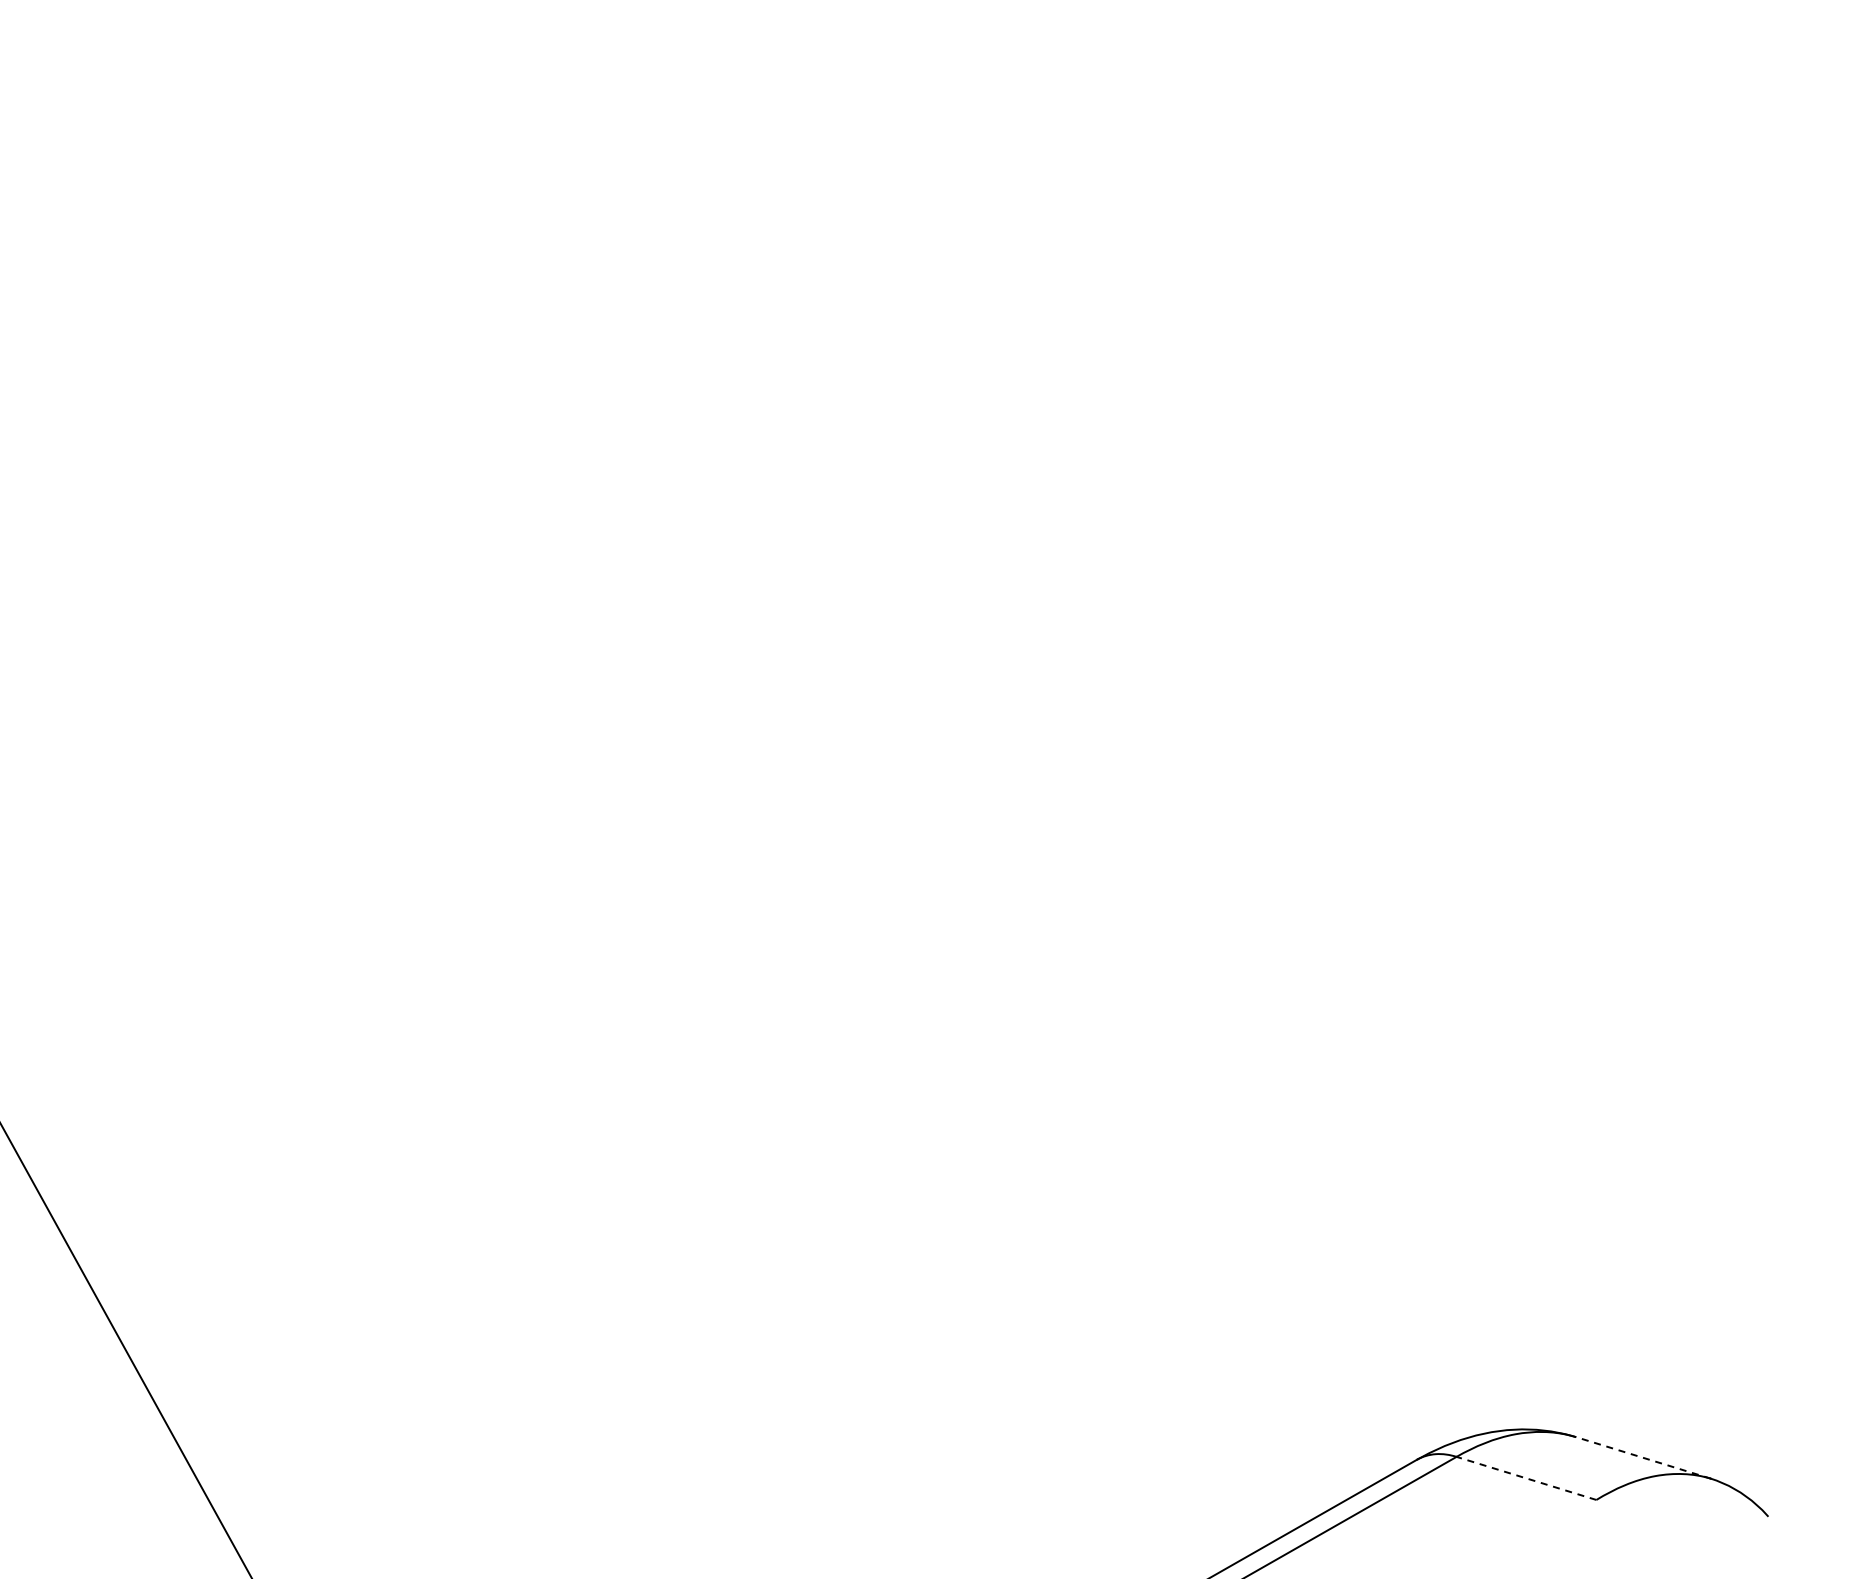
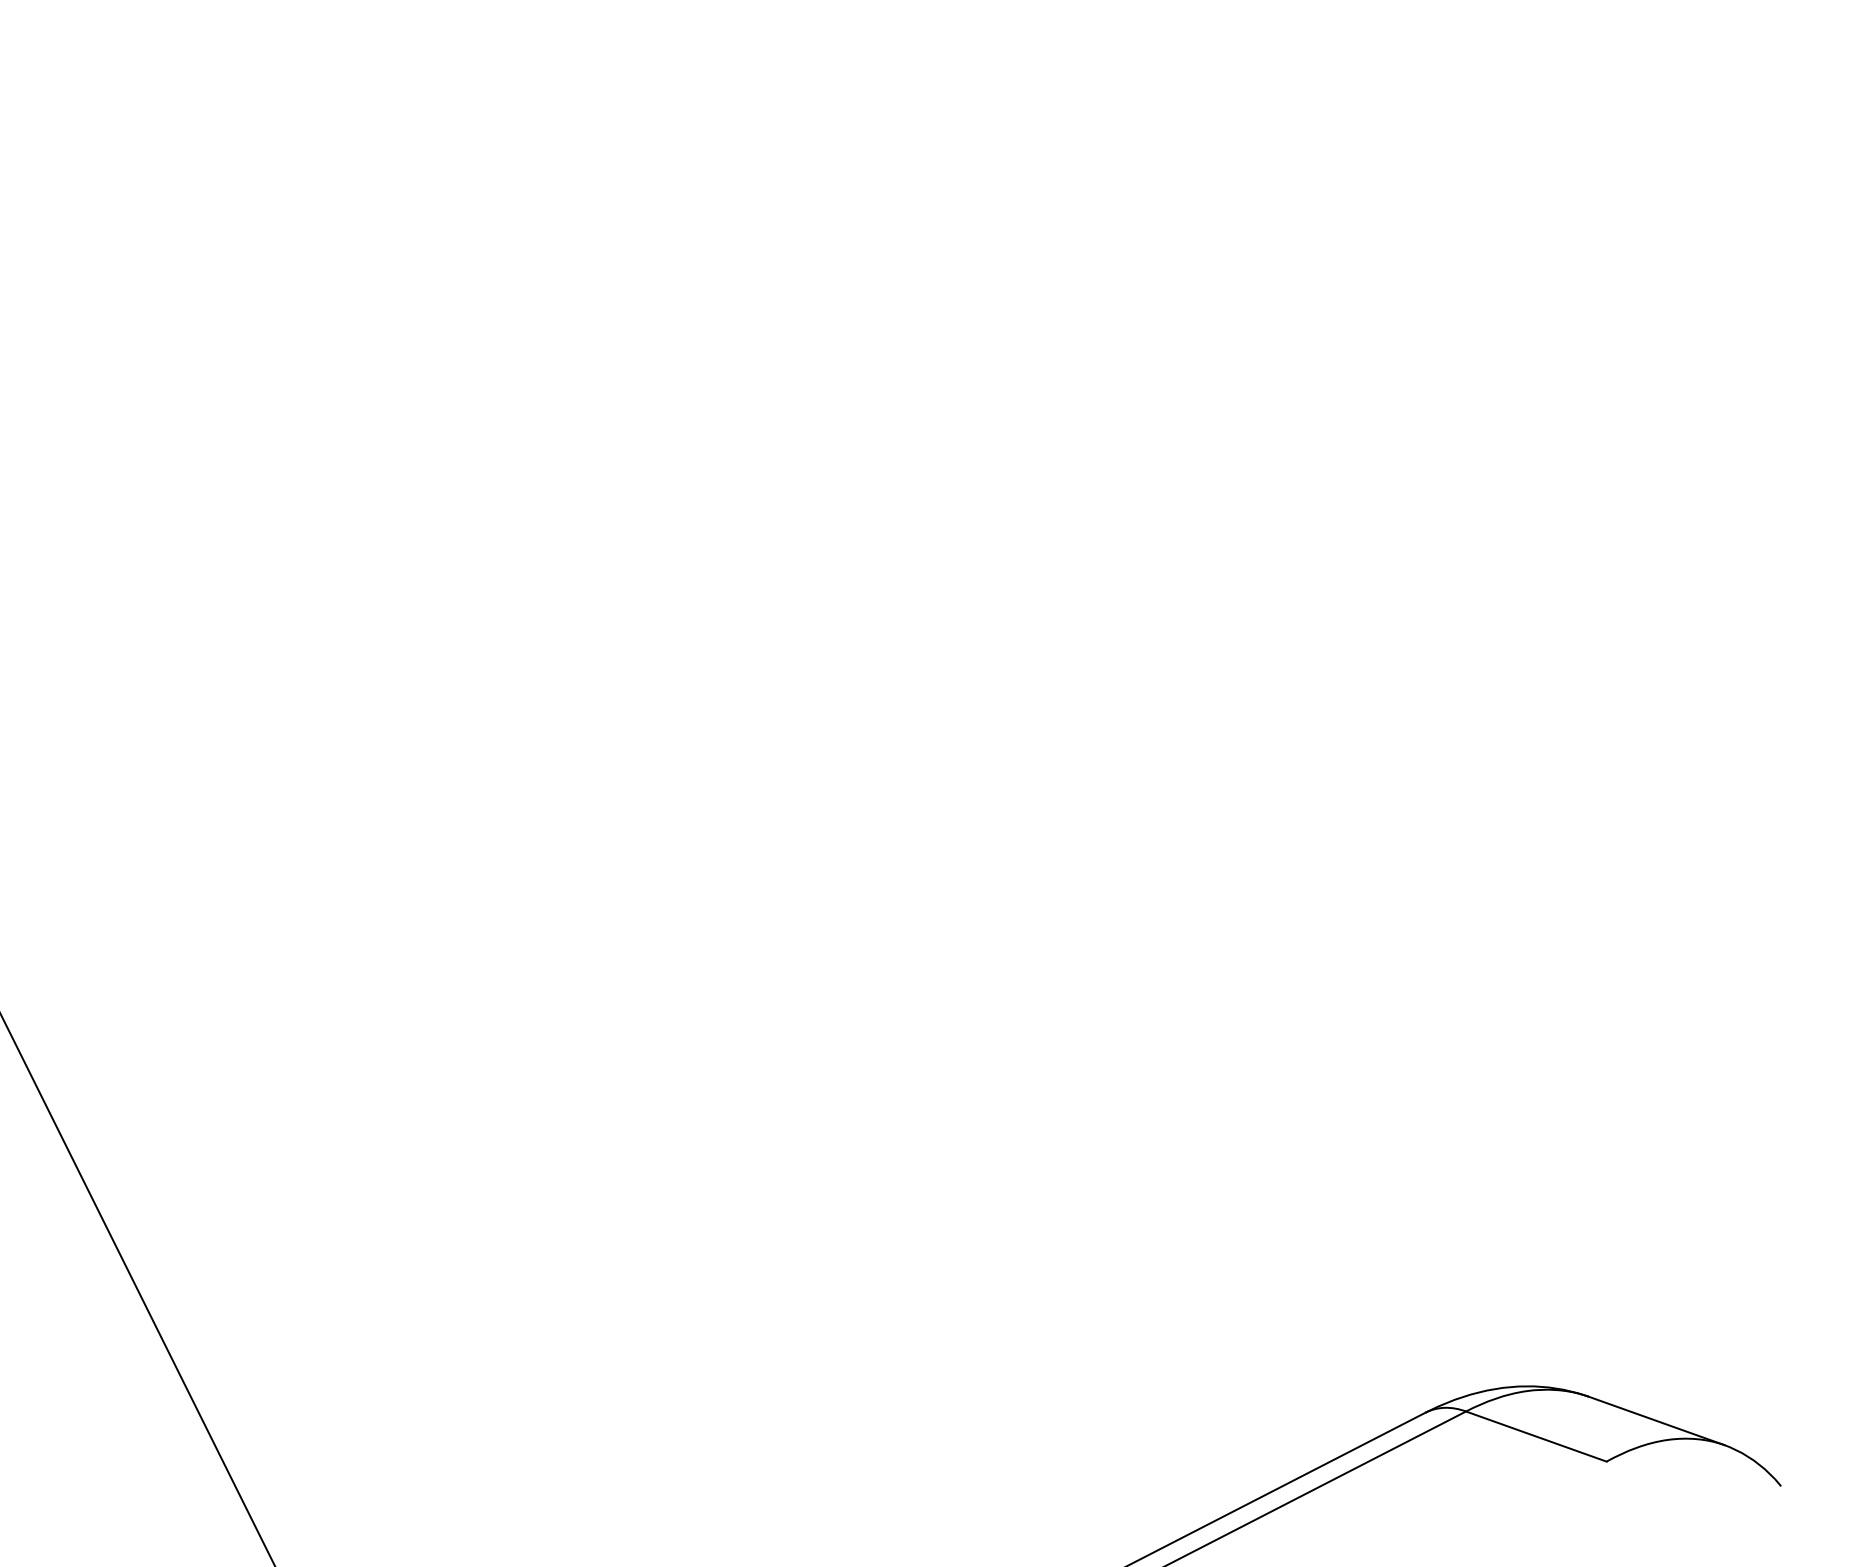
line: (1643, 1457) -> (1656, 1420), dashed -> solid
line: (1526, 1478) -> (1536, 1436), dashed -> solid

